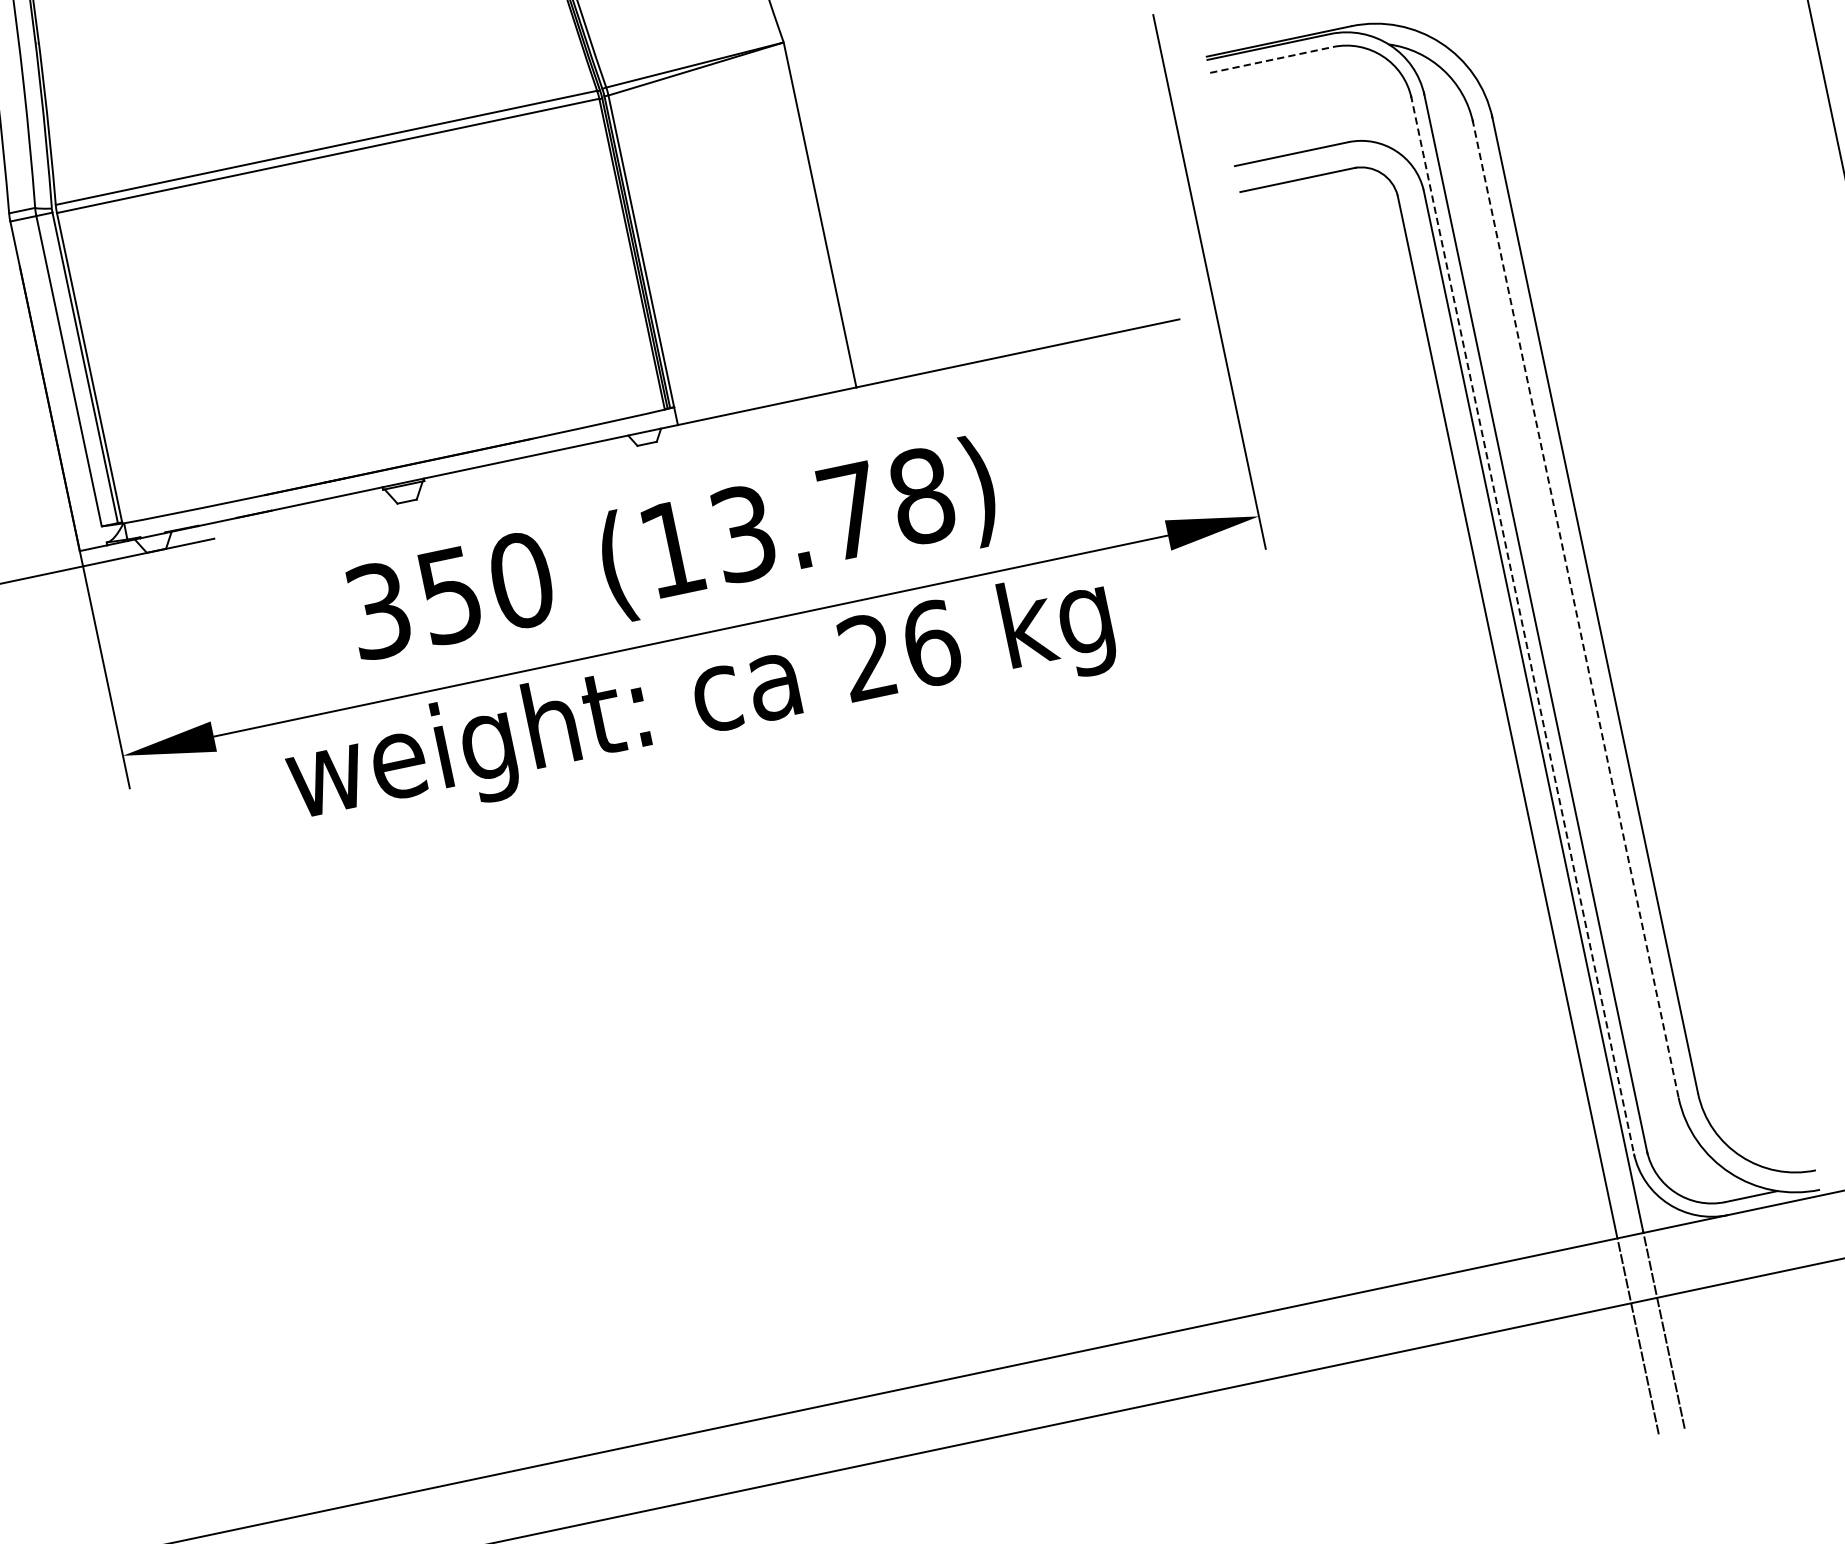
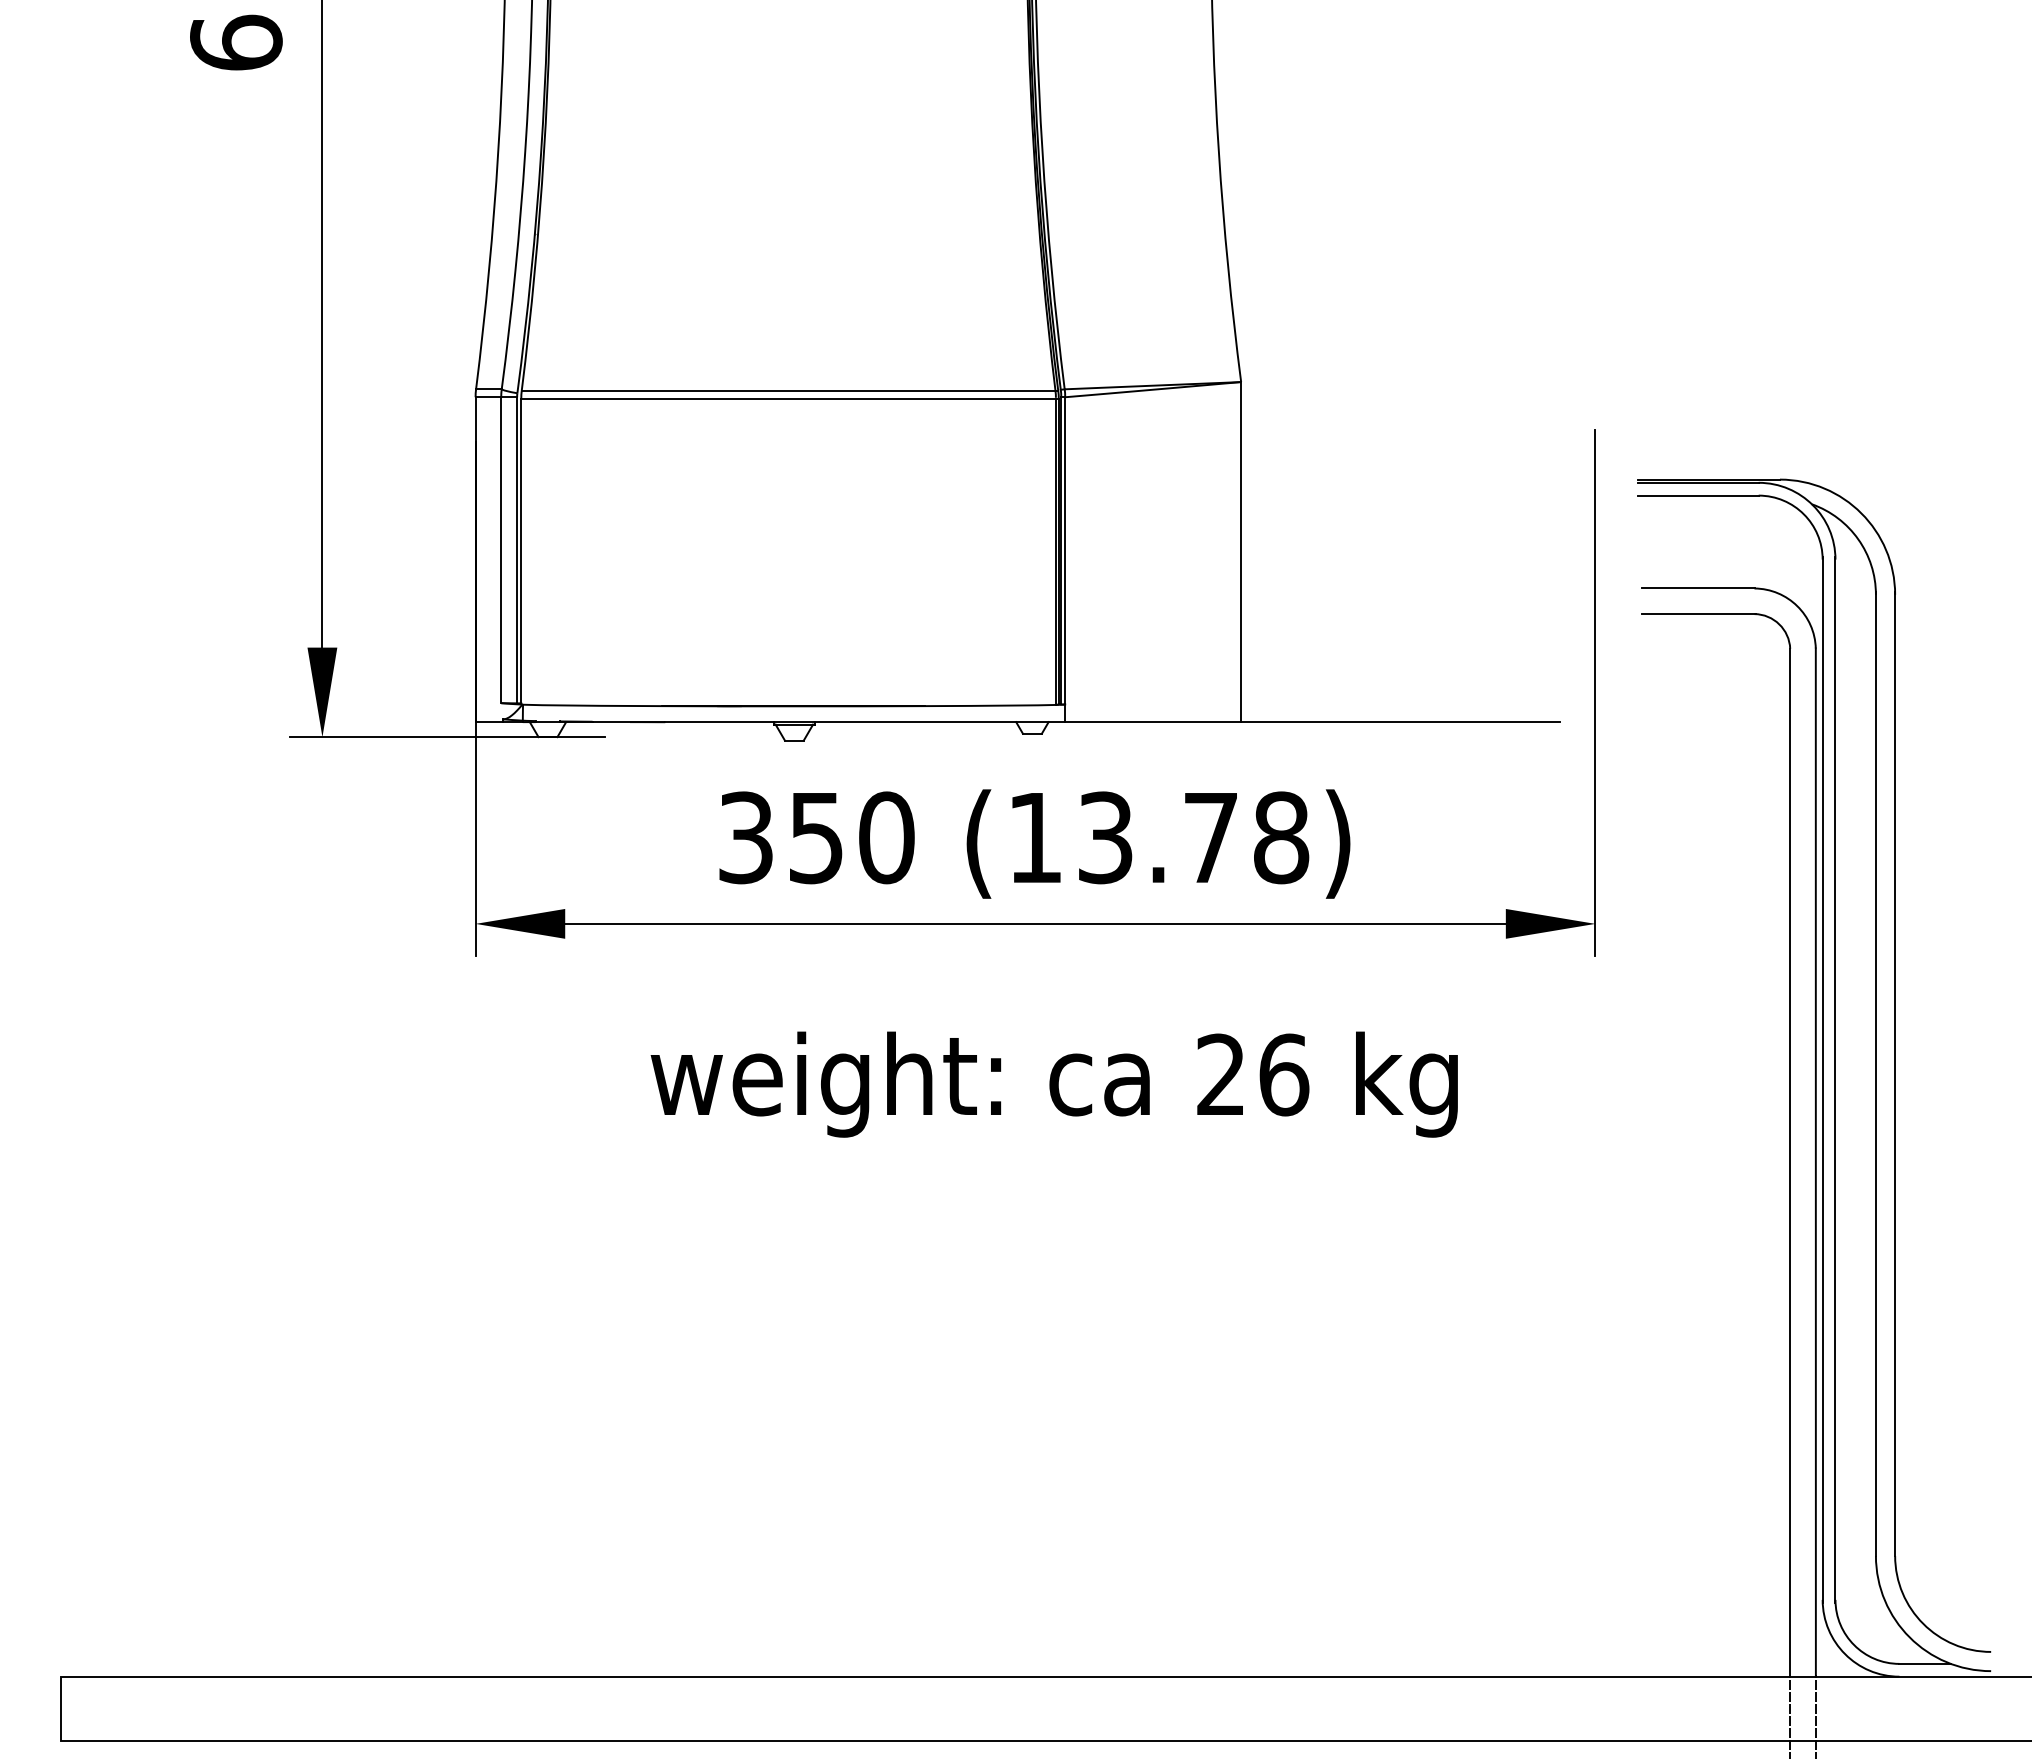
line: (1271, 59) -> (1698, 495), dashed -> solid
line: (1575, 609) -> (1875, 1074), dashed -> solid
line: (1522, 626) -> (1822, 1080), dashed -> solid
text: (699, 702) -> (1053, 1084), moved

